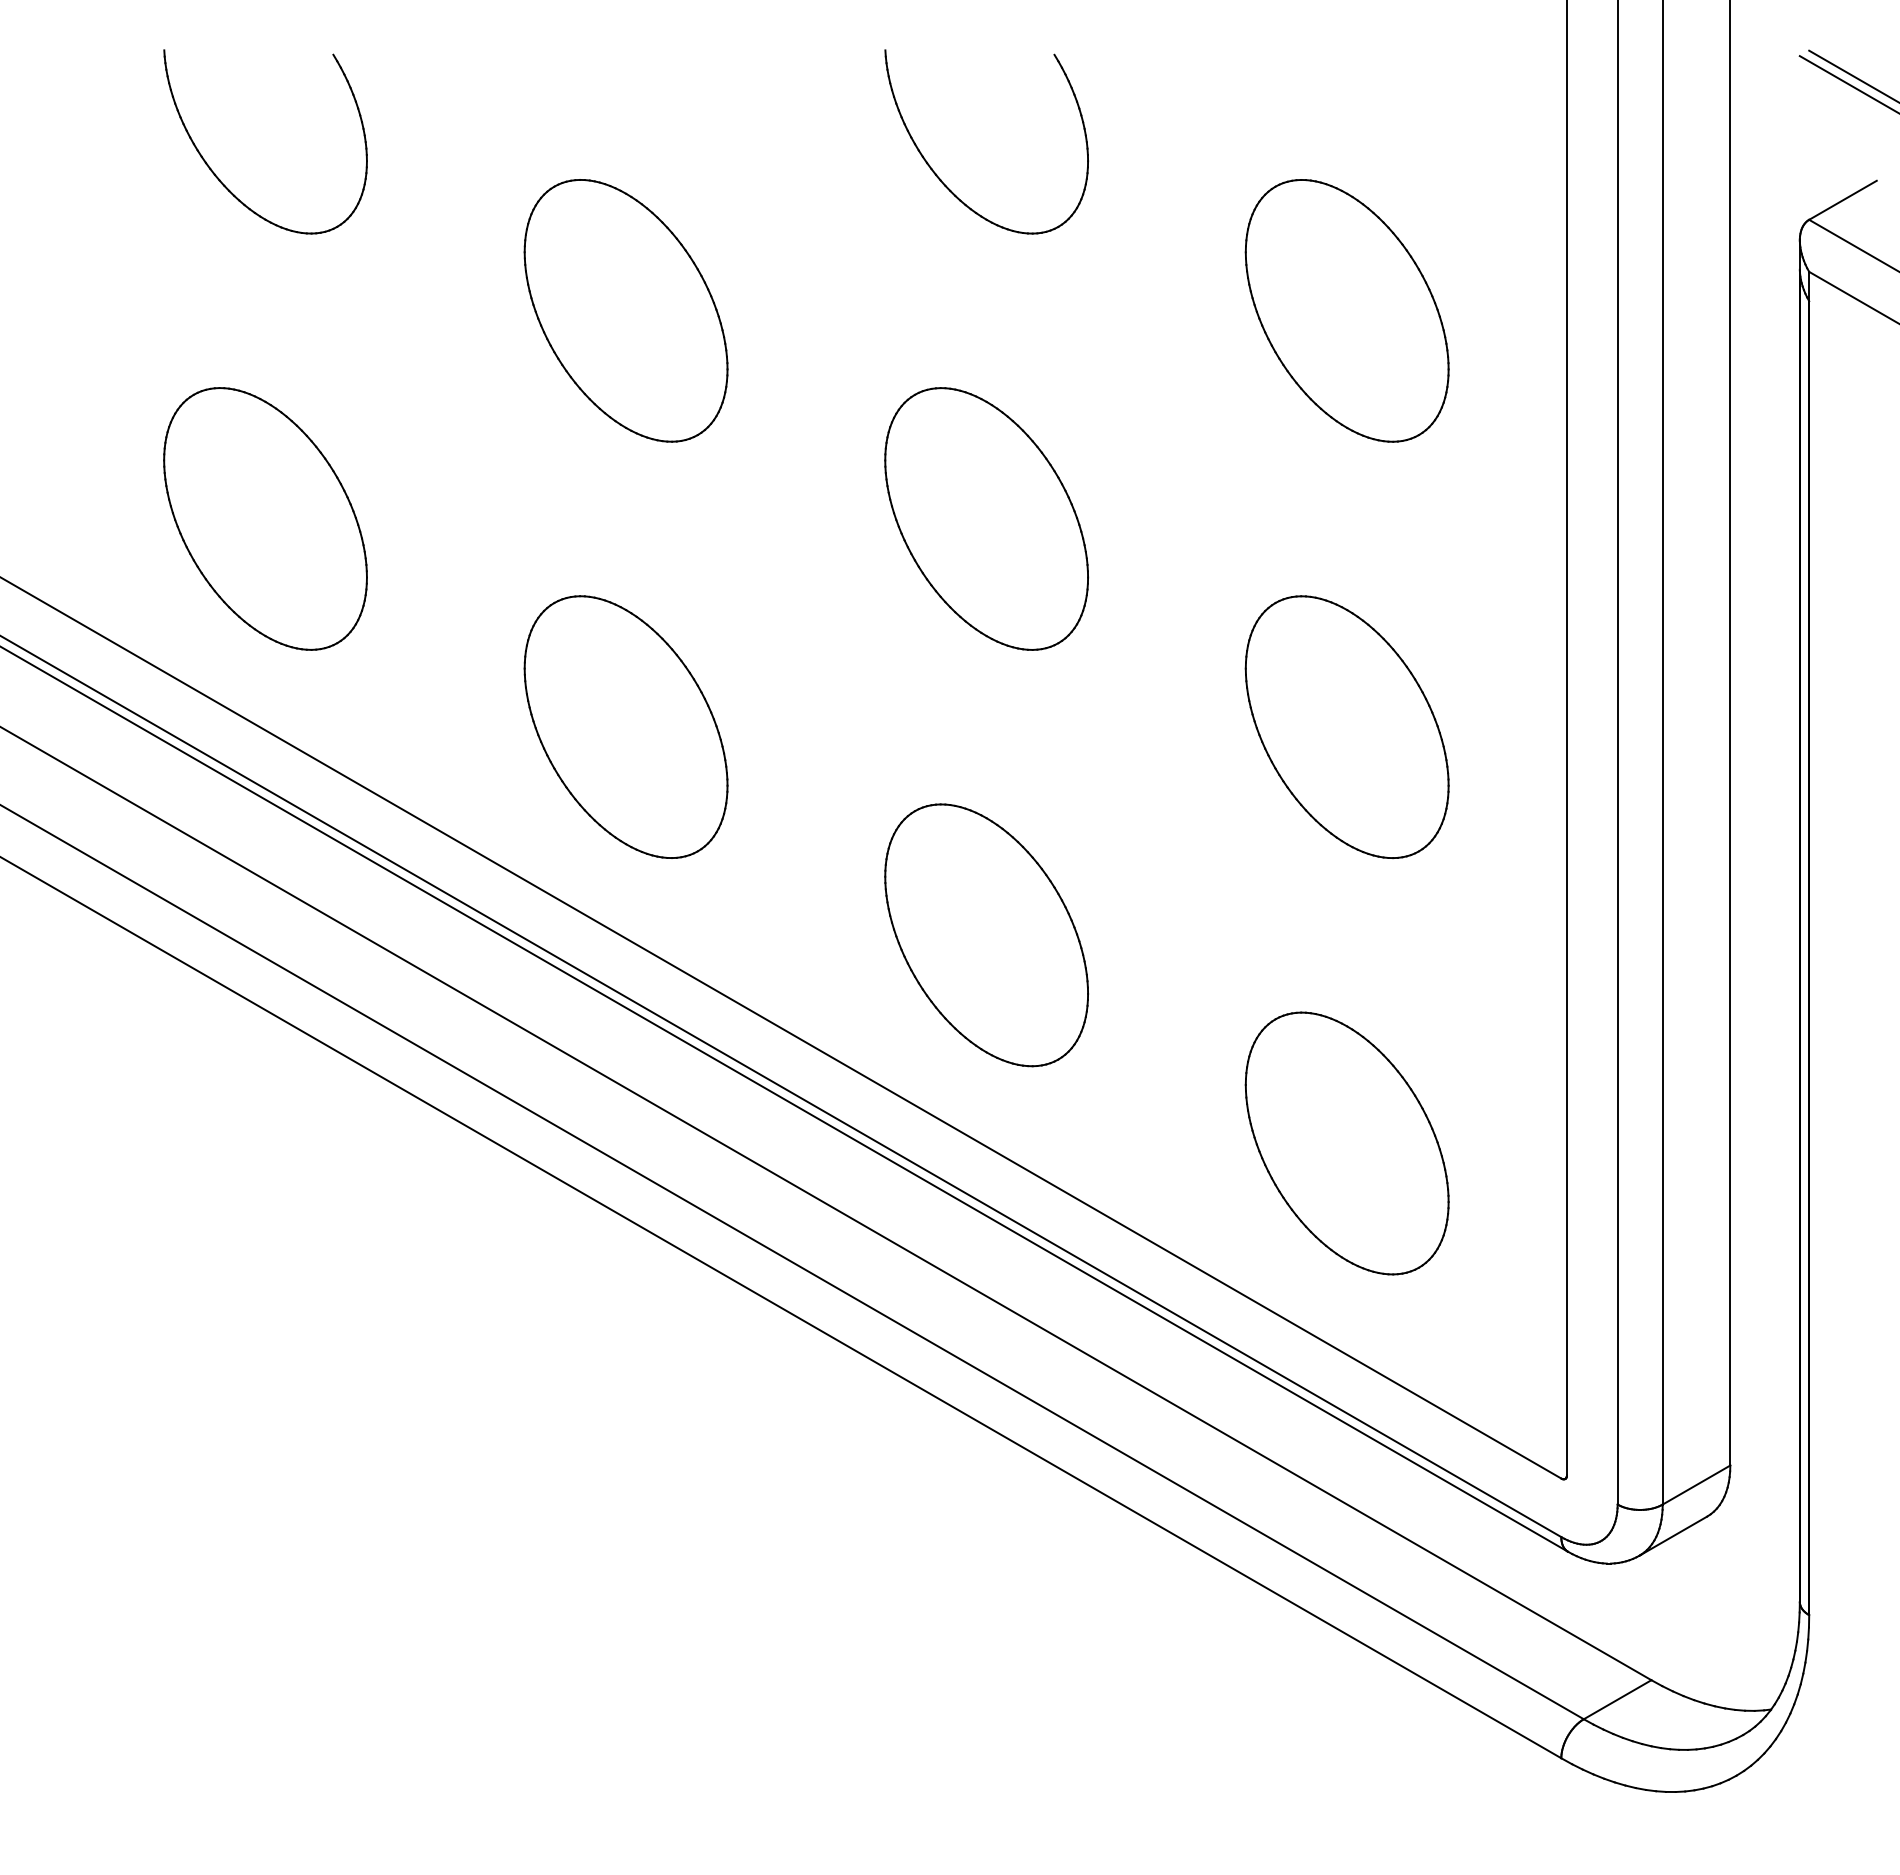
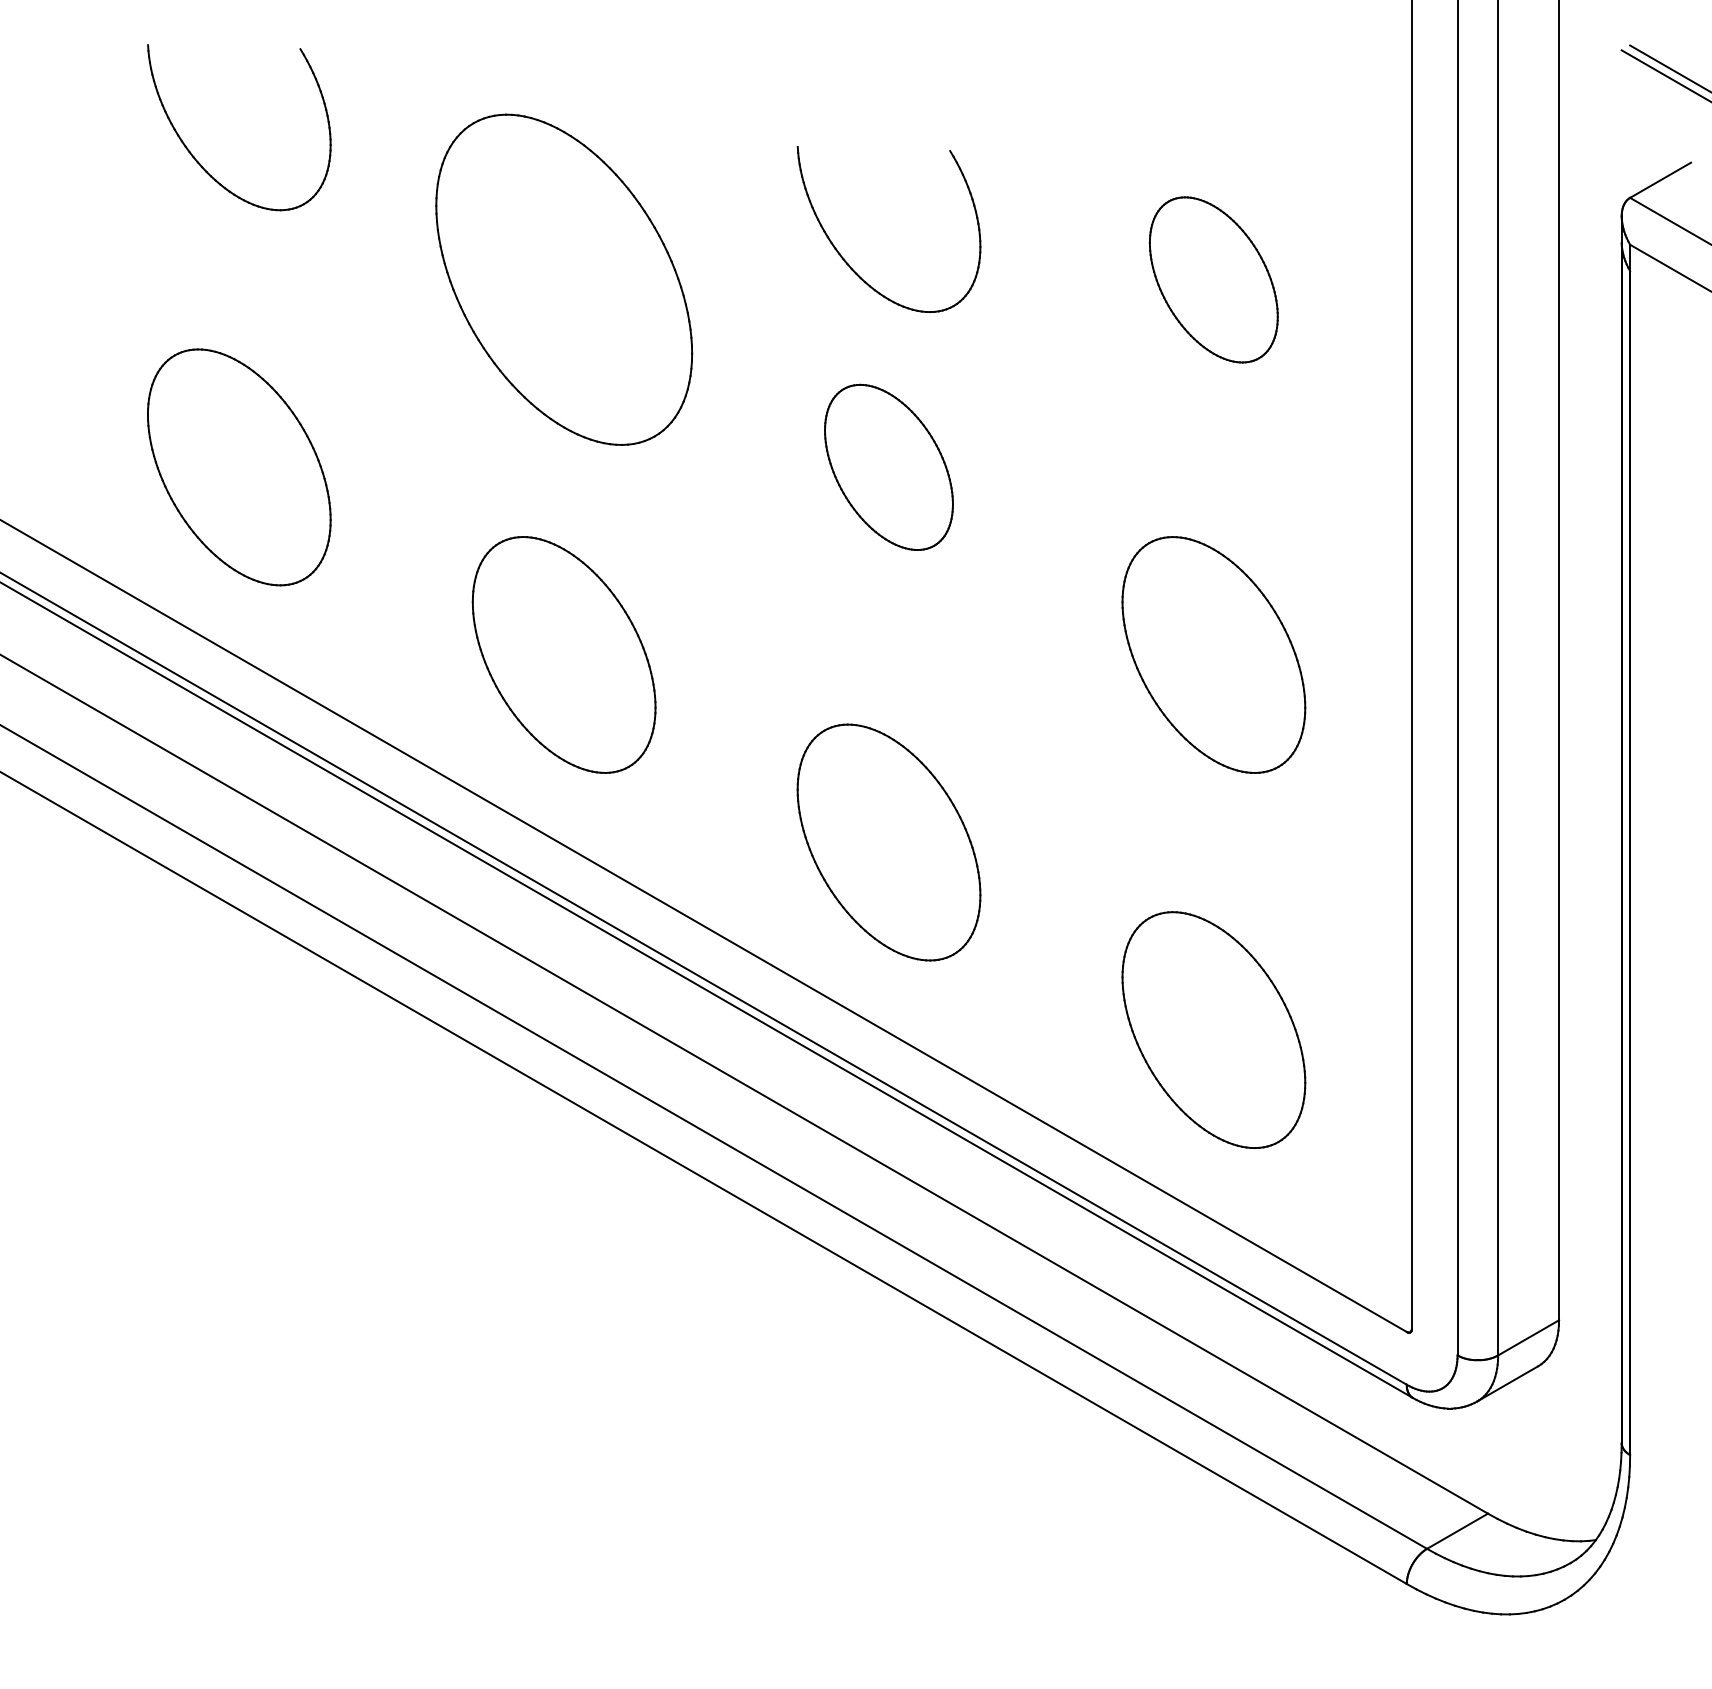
part: (941, 179) -> (848, 263), moved
part: (625, 310) -> (563, 279), size x1.4
part: (1346, 310) -> (1213, 279), size x0.7
part: (986, 518) -> (888, 466), size x0.7

